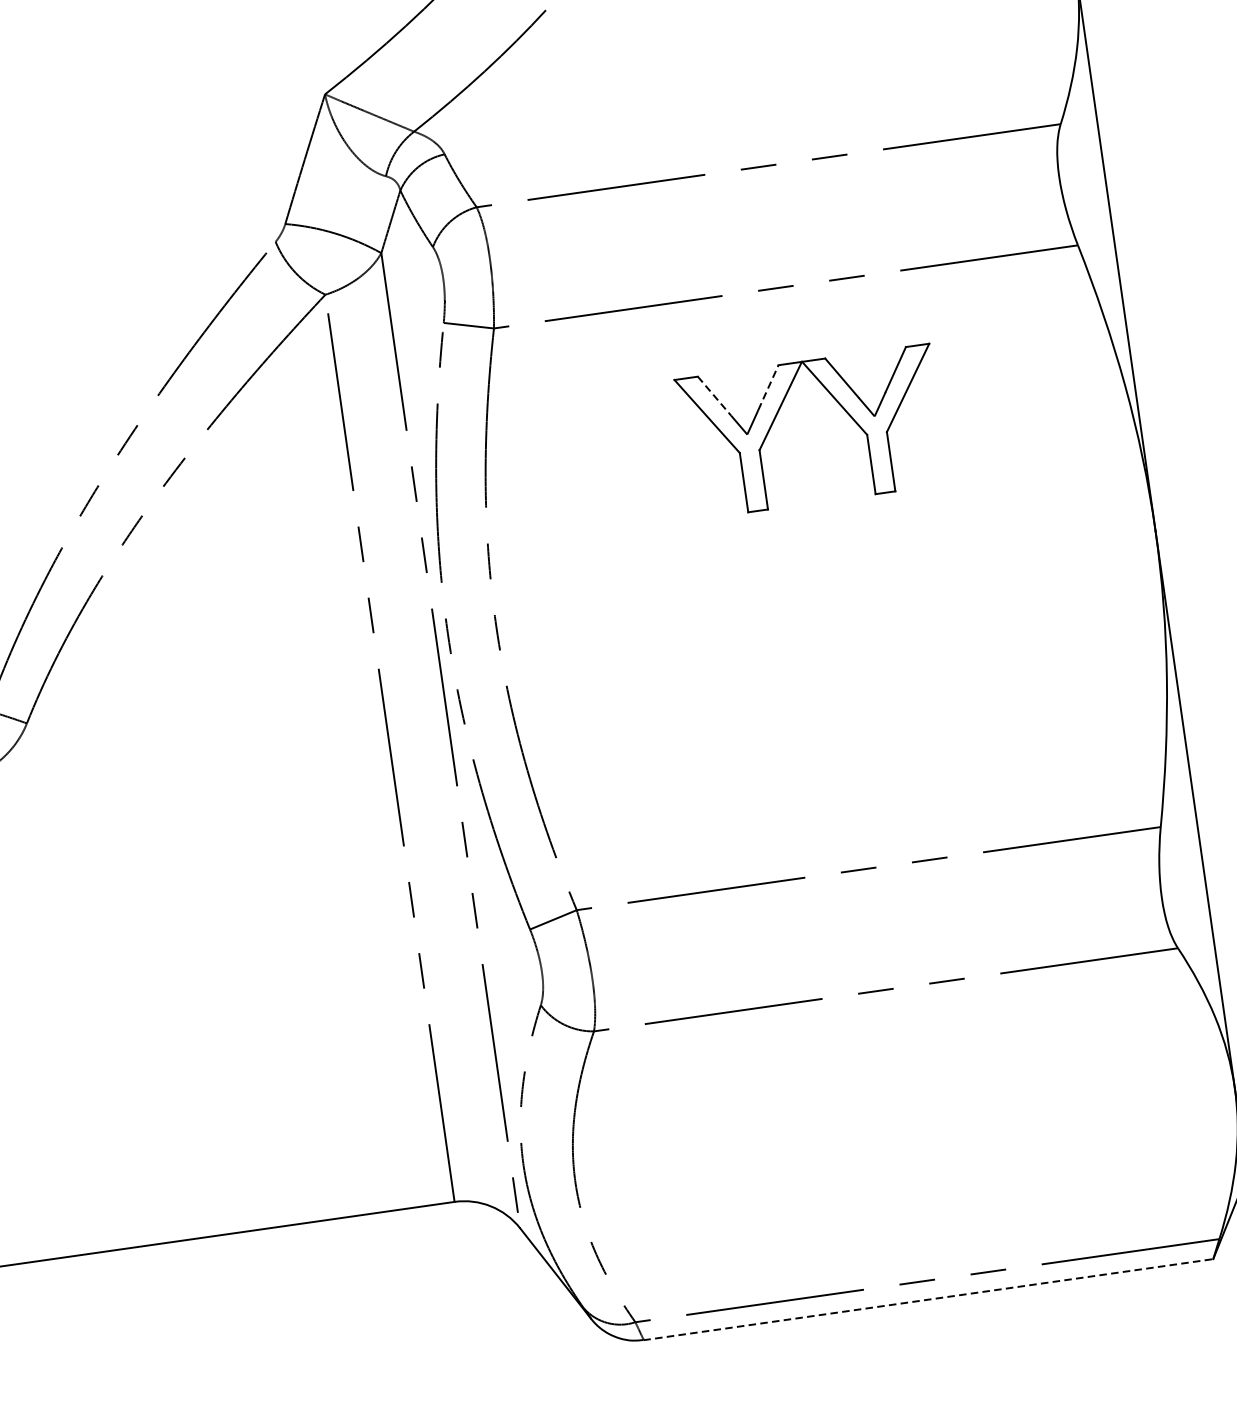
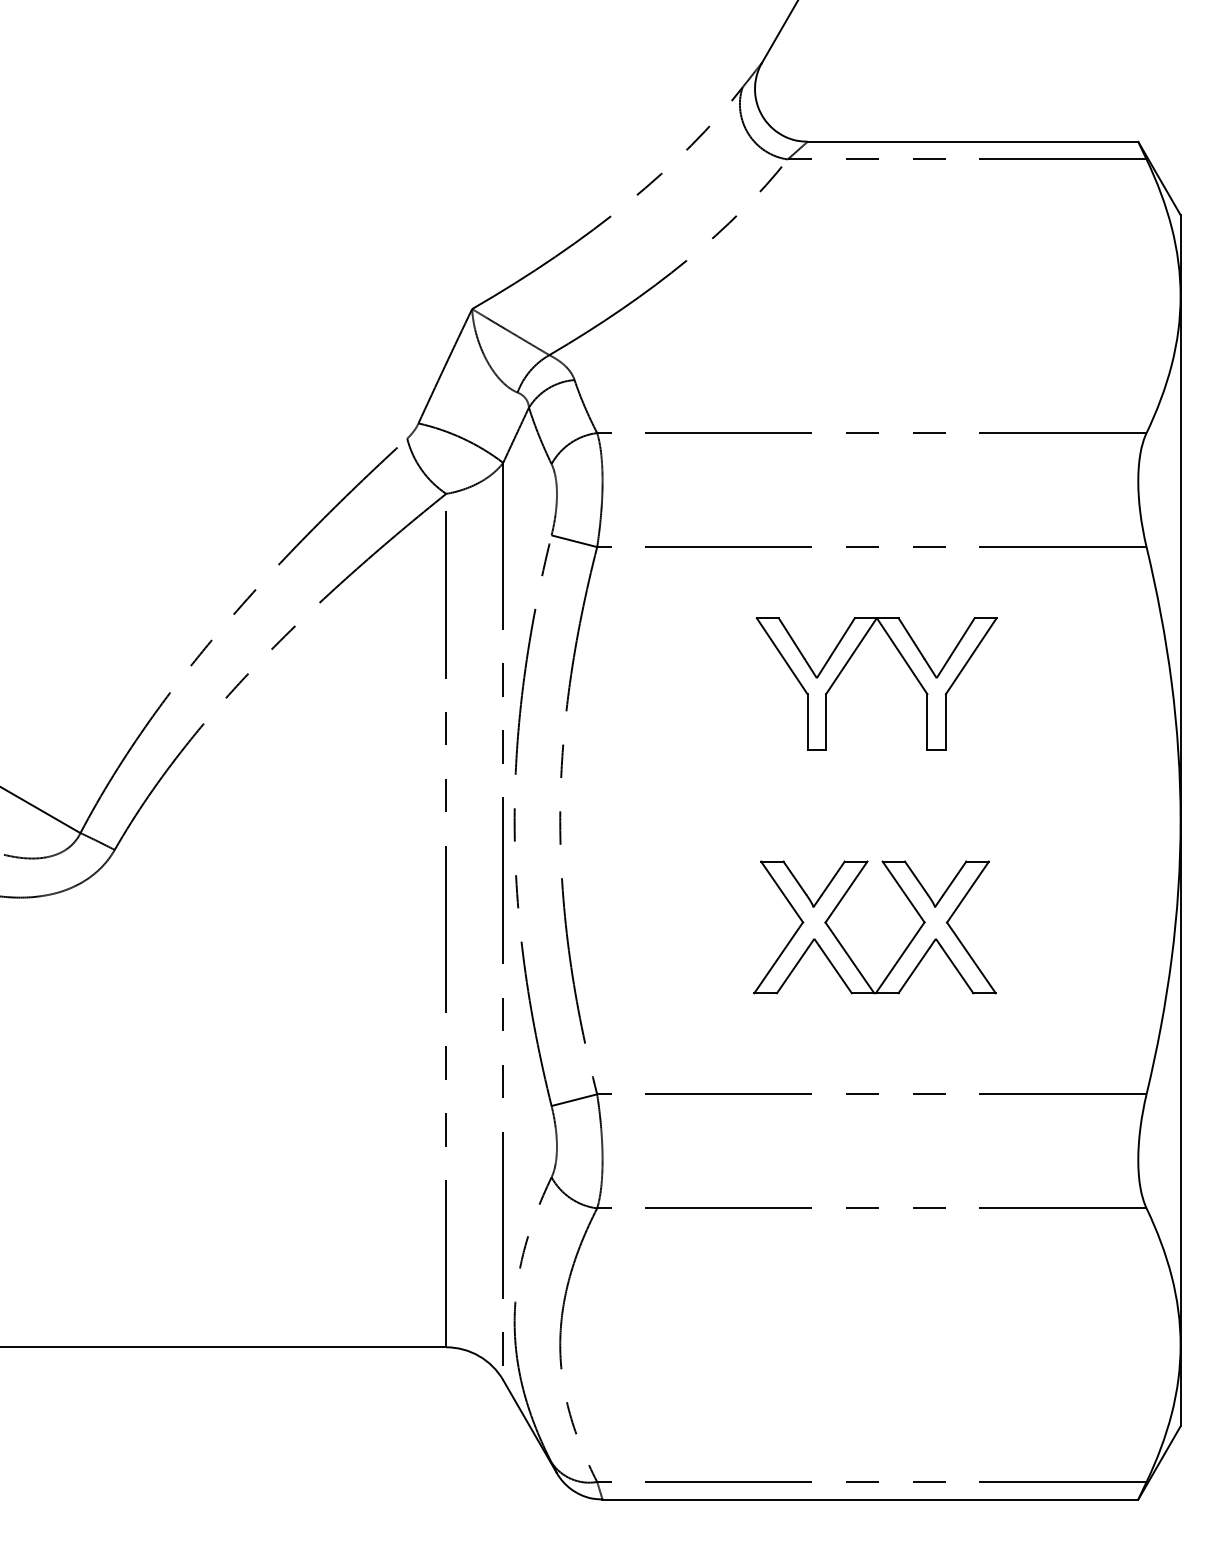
line: (768, 387) -> (842, 637), dashed -> solid
line: (714, 396) -> (791, 638), dashed -> solid
part: (816, 715) -> (843, 946), added
line: (928, 1299) -> (870, 1499), dashed -> solid

